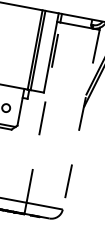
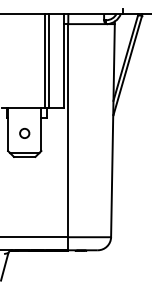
line: (43, 112) -> (68, 130), dashed -> solid
line: (80, 119) -> (112, 130), dashed -> solid

